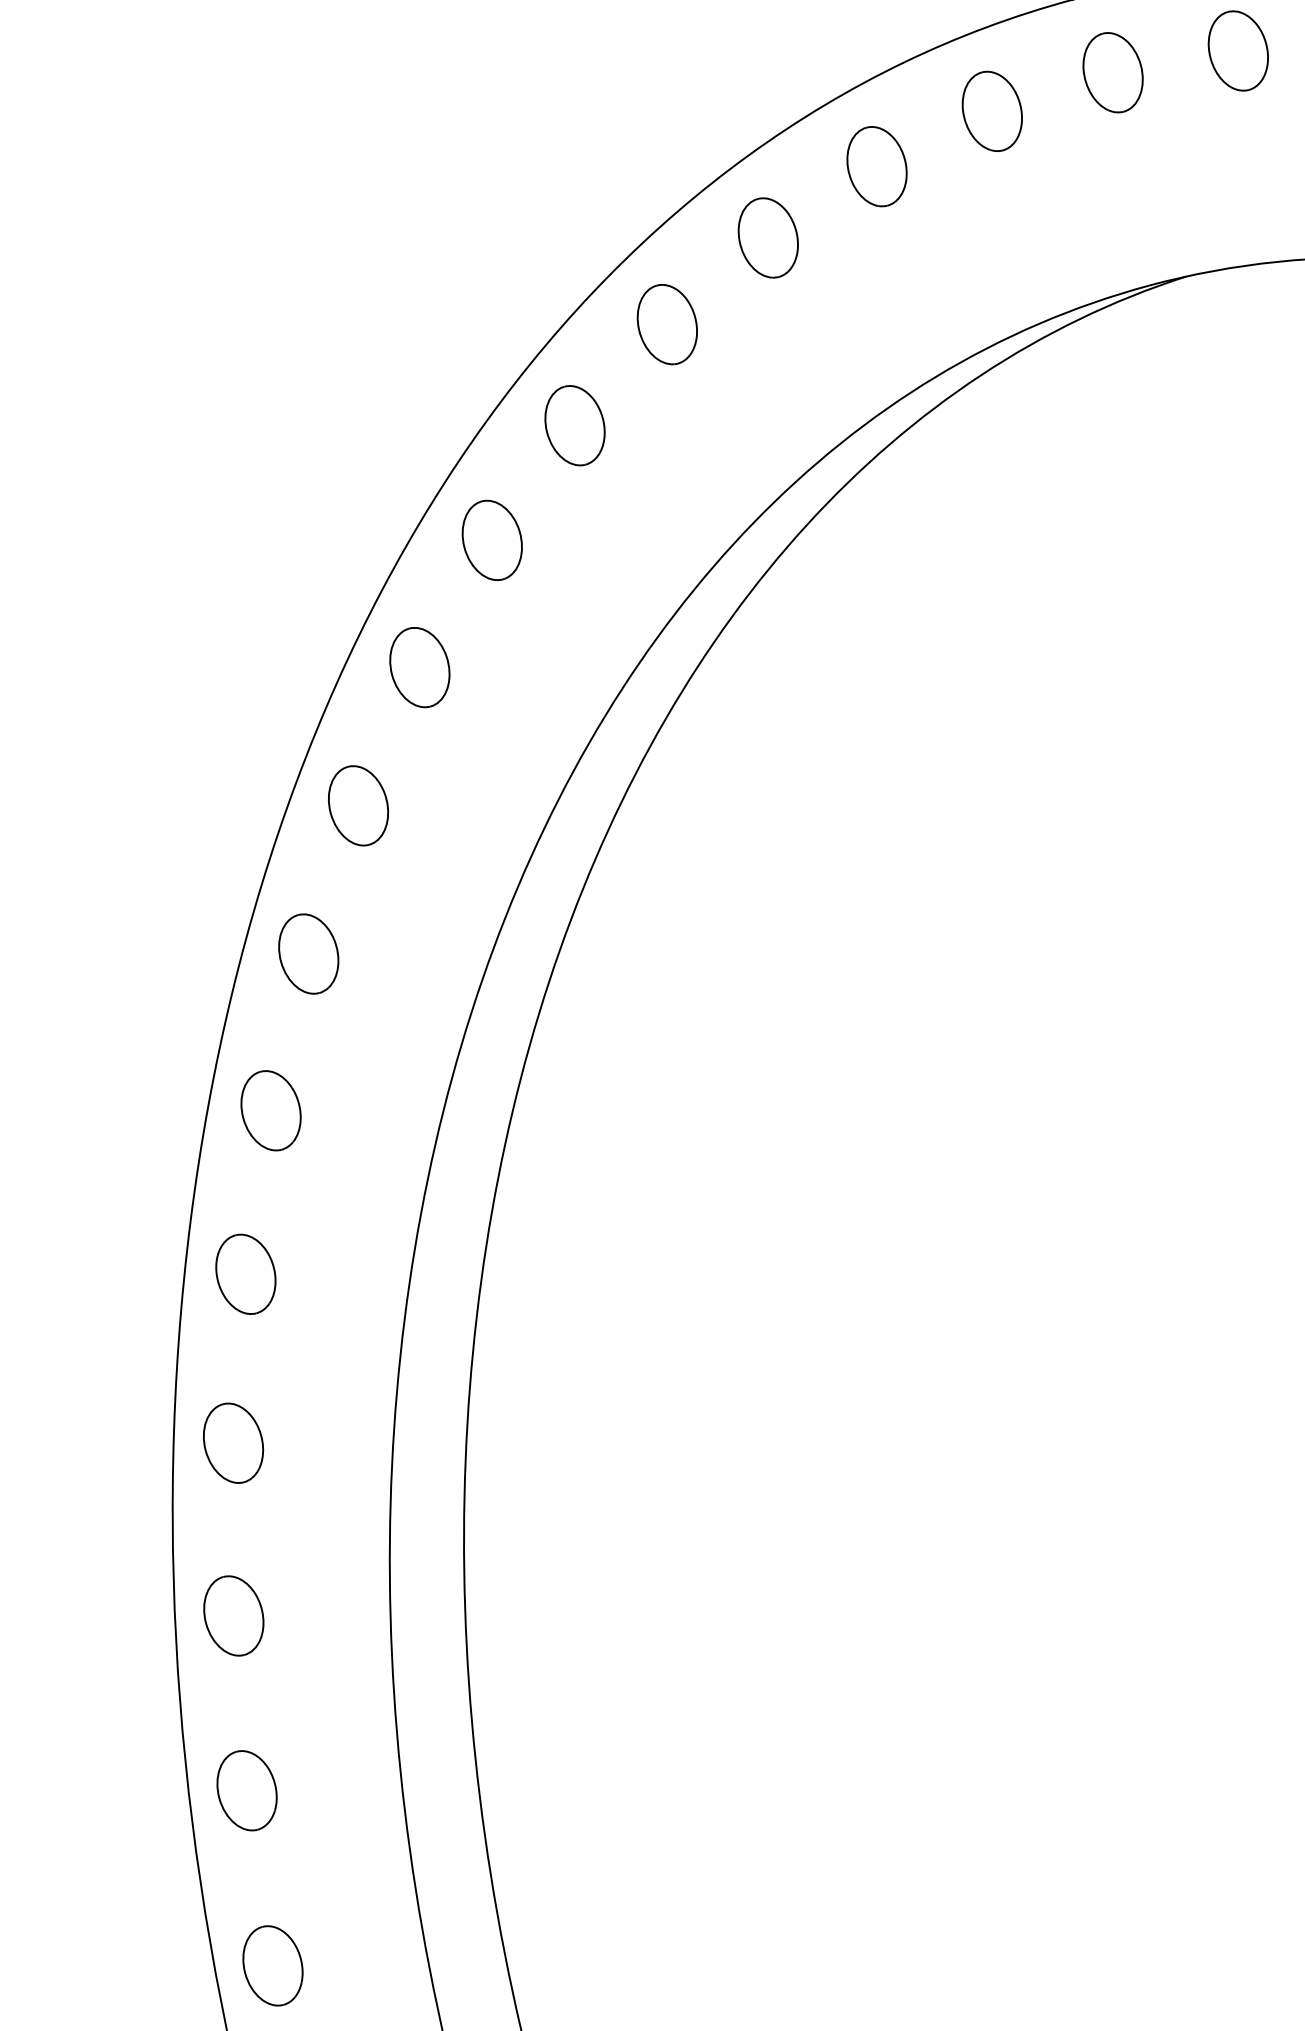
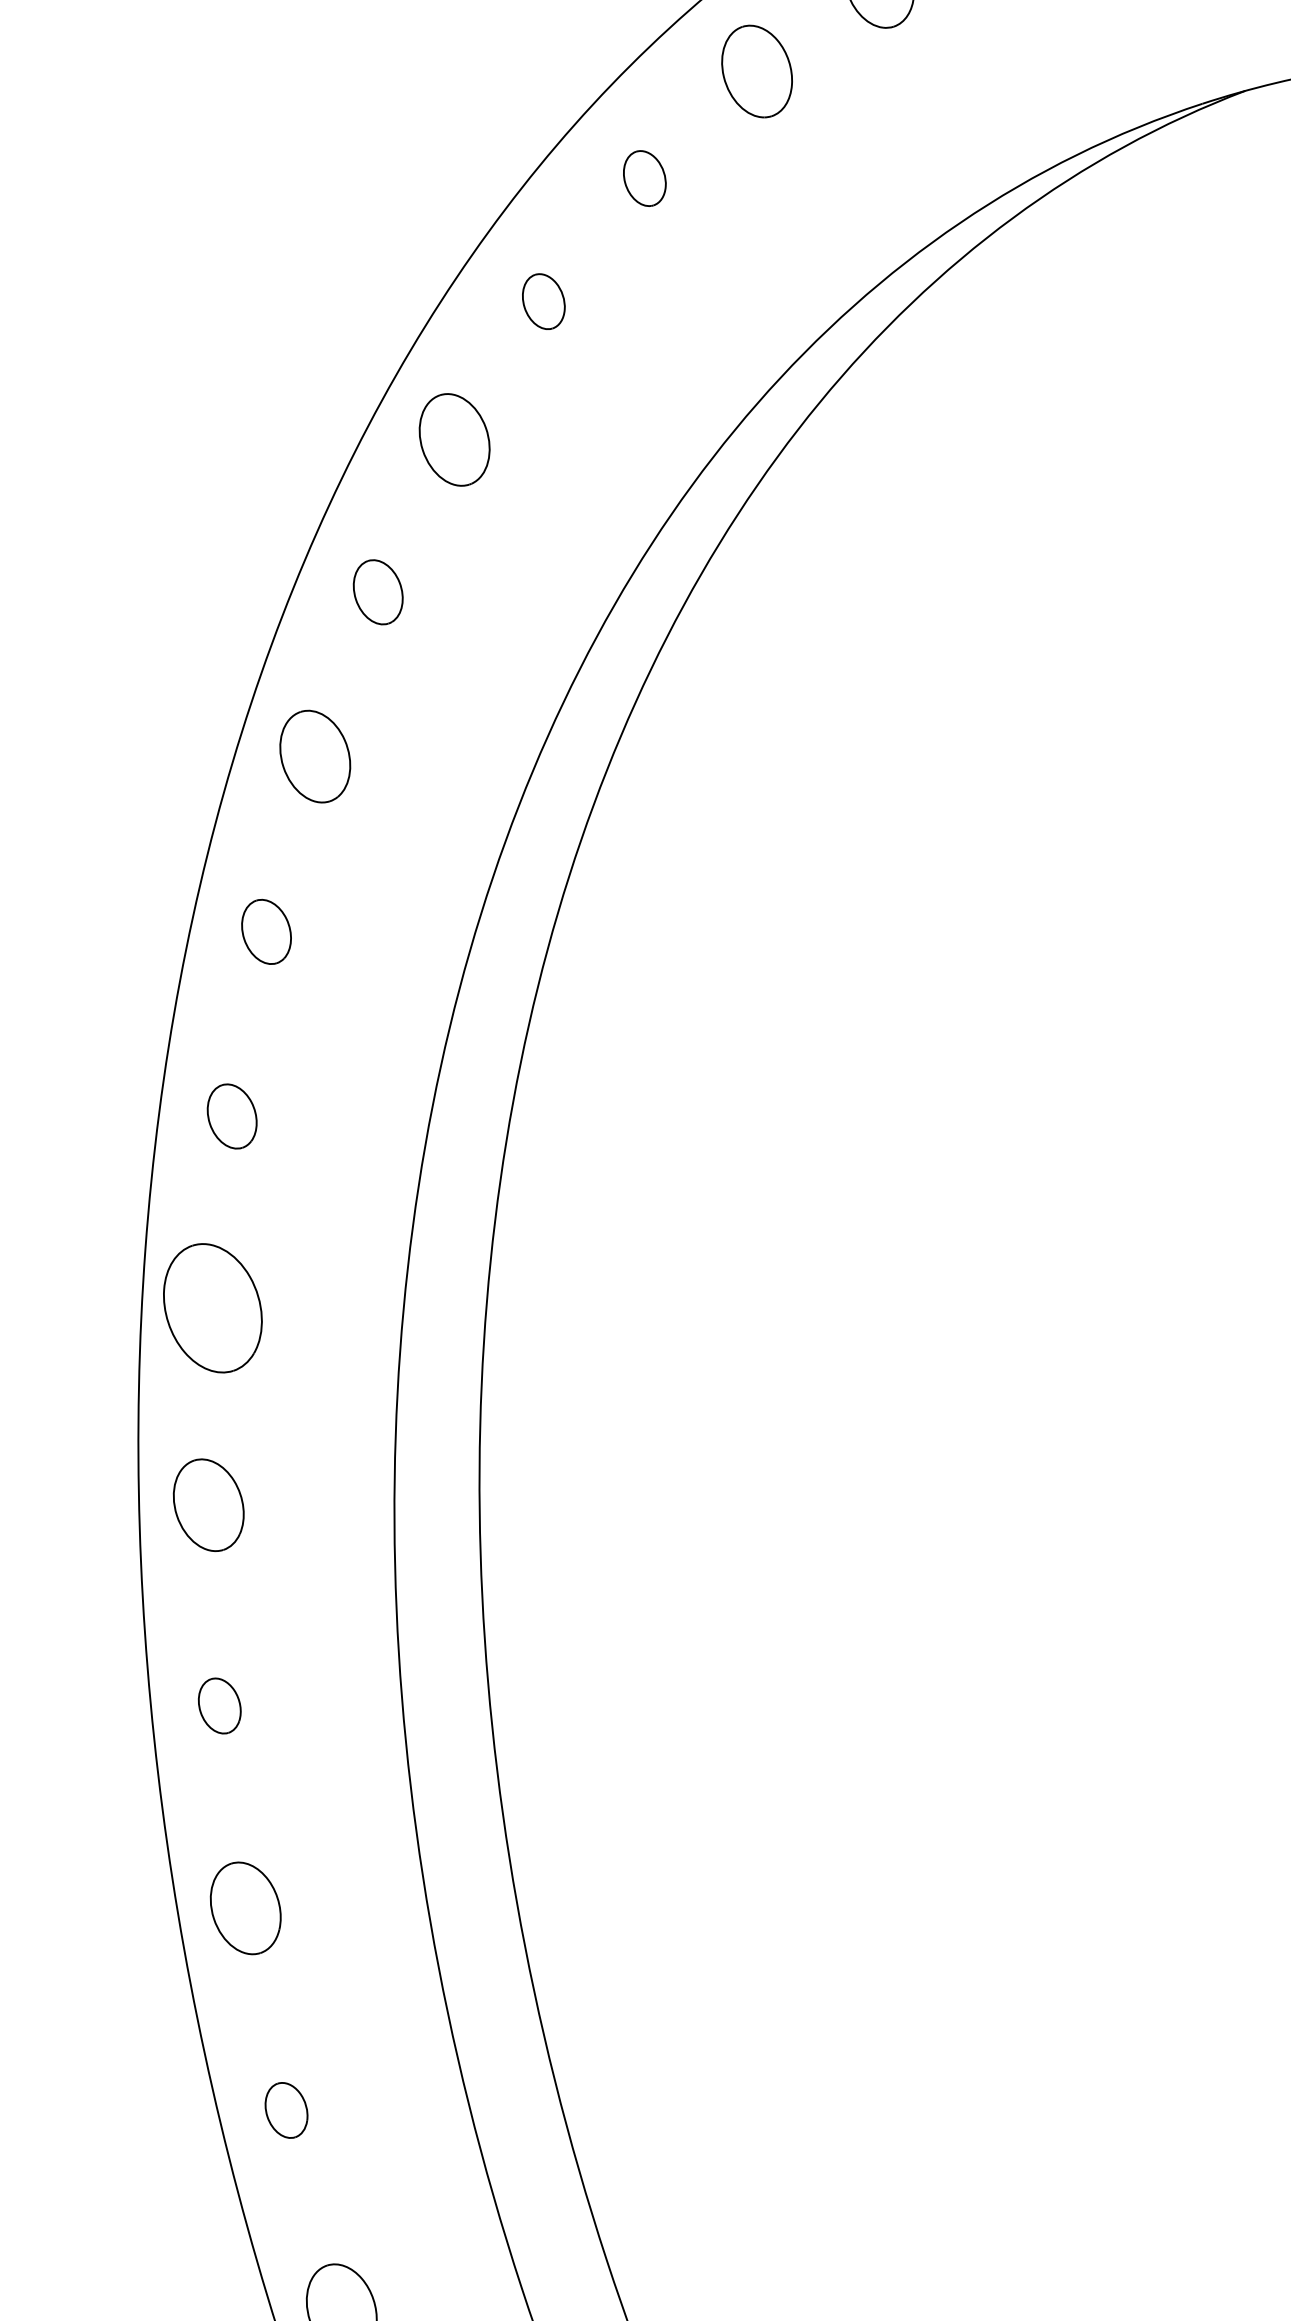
part: (666, 324) -> (643, 178), size x0.6
part: (574, 425) -> (543, 301), size x0.6
part: (419, 667) -> (377, 592), size x0.7
part: (308, 953) -> (266, 931), size x0.7
part: (270, 1110) -> (231, 1116), size x0.7
part: (245, 1273) -> (212, 1307), size x1.4
part: (233, 1615) -> (219, 1705), size x0.6
part: (272, 1965) -> (285, 2109), size x0.6

